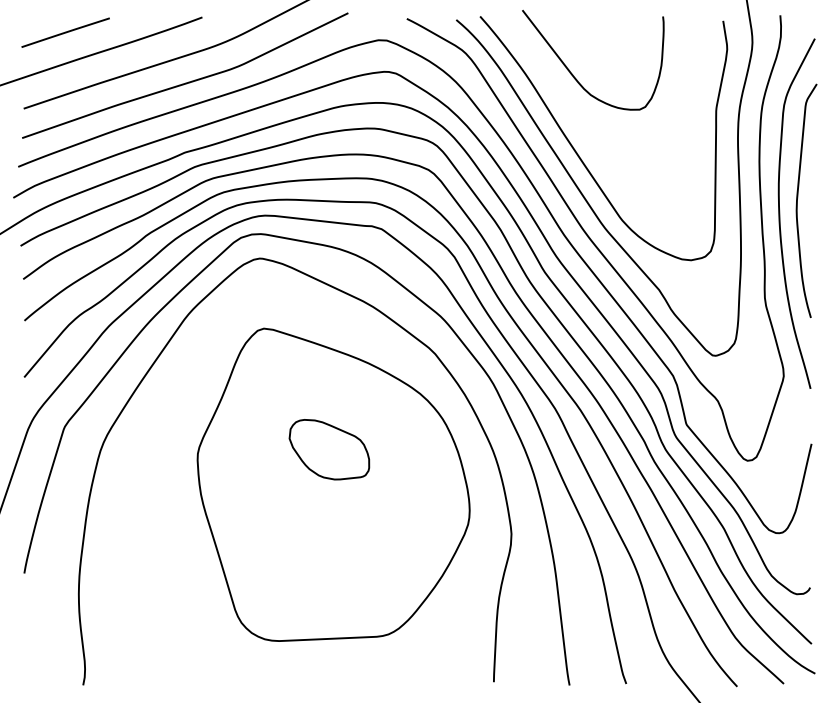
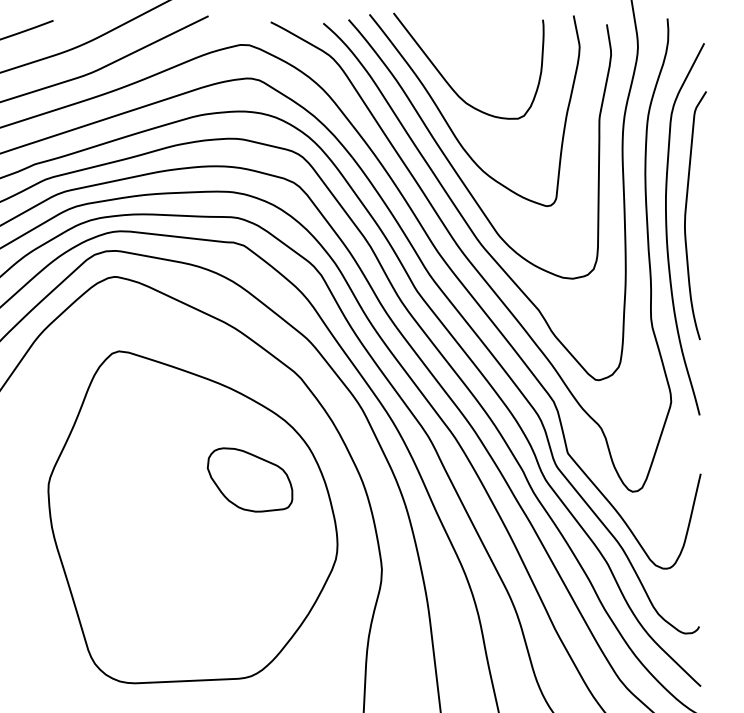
curve: (574, 114) -> (448, 123), added
part: (329, 449) -> (250, 479), moved

